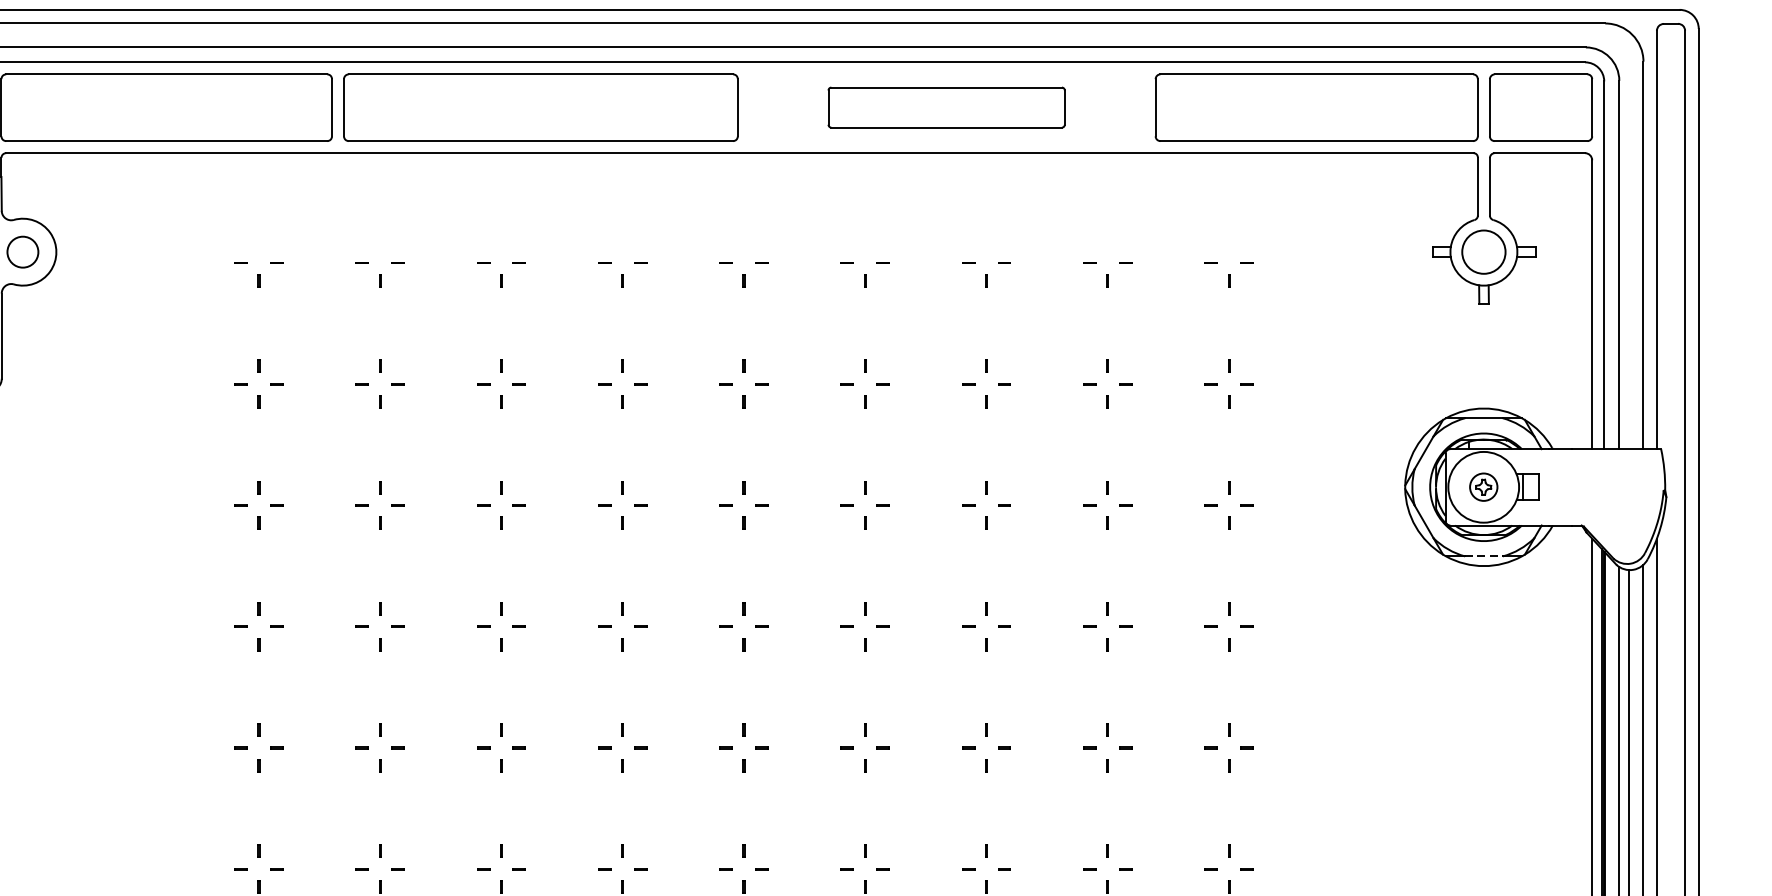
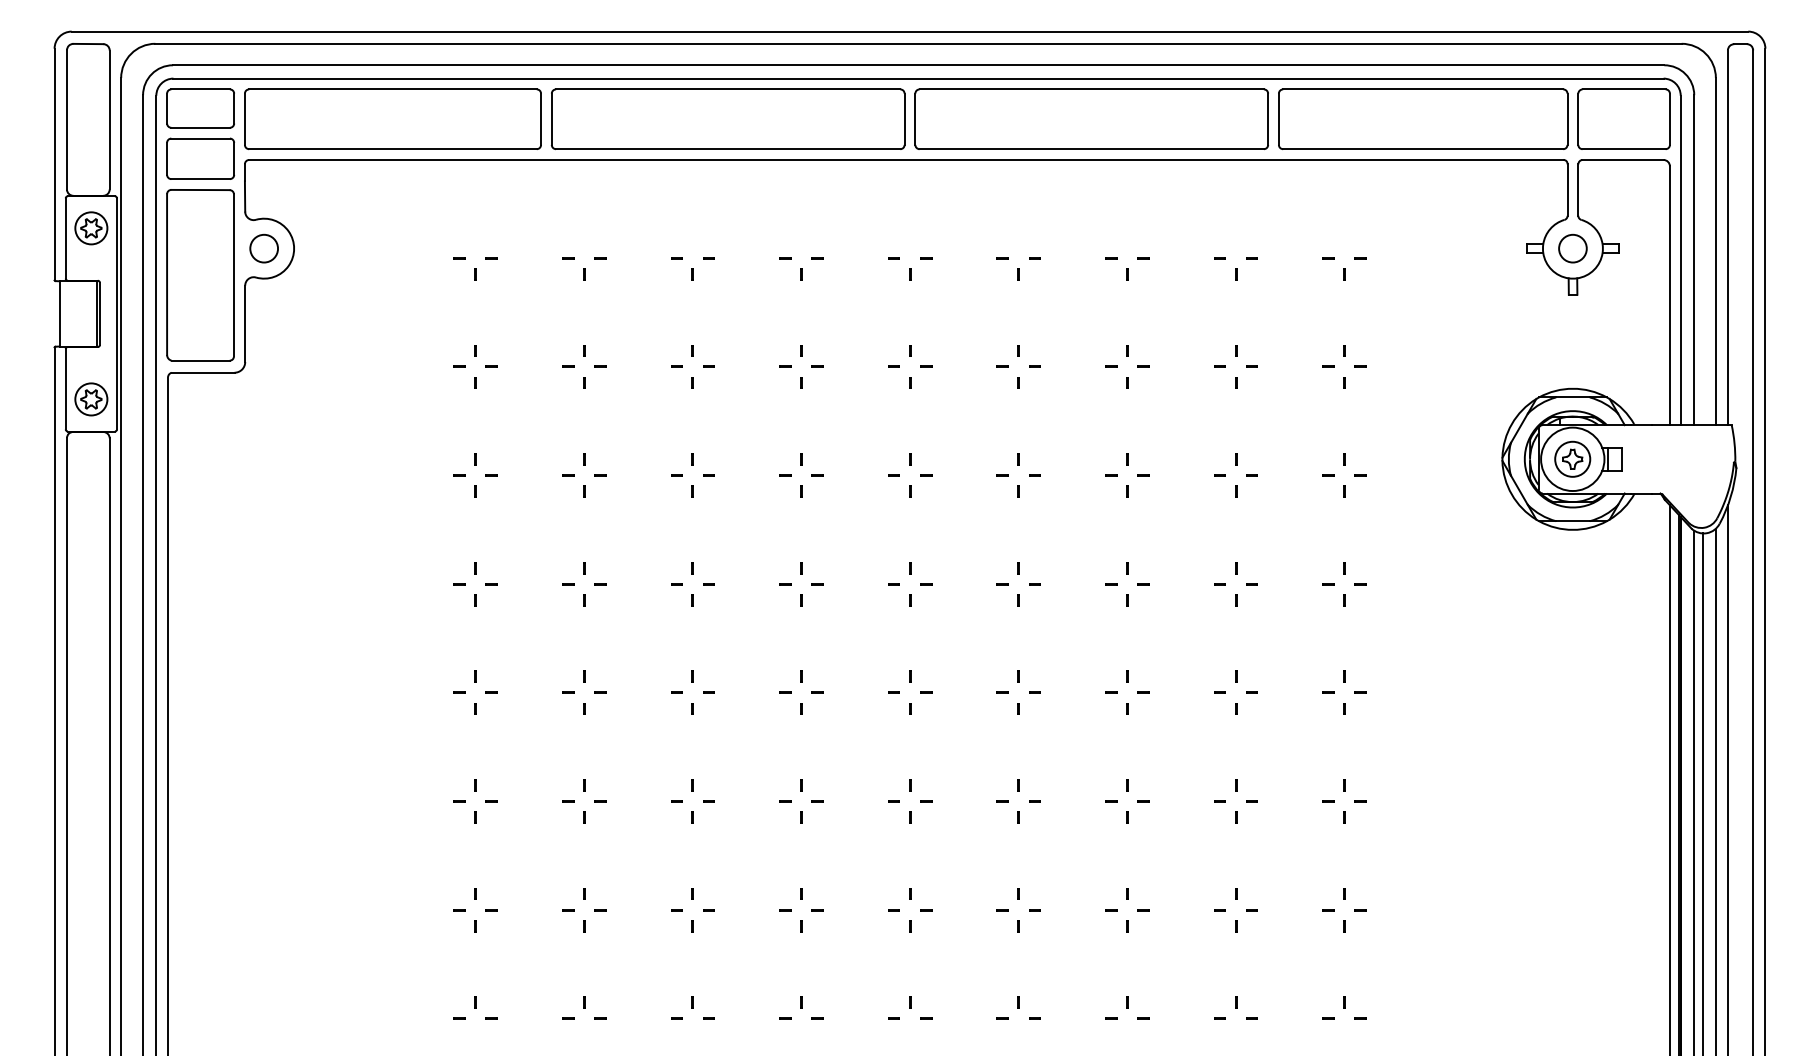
part: (946, 106) -> (1091, 118), size x1.67
circle: (1483, 251) -> (1572, 248), size x0.71
part: (1483, 486) -> (1572, 458), size x1.43
line: (1484, 556) -> (1573, 521), dashed -> solid

